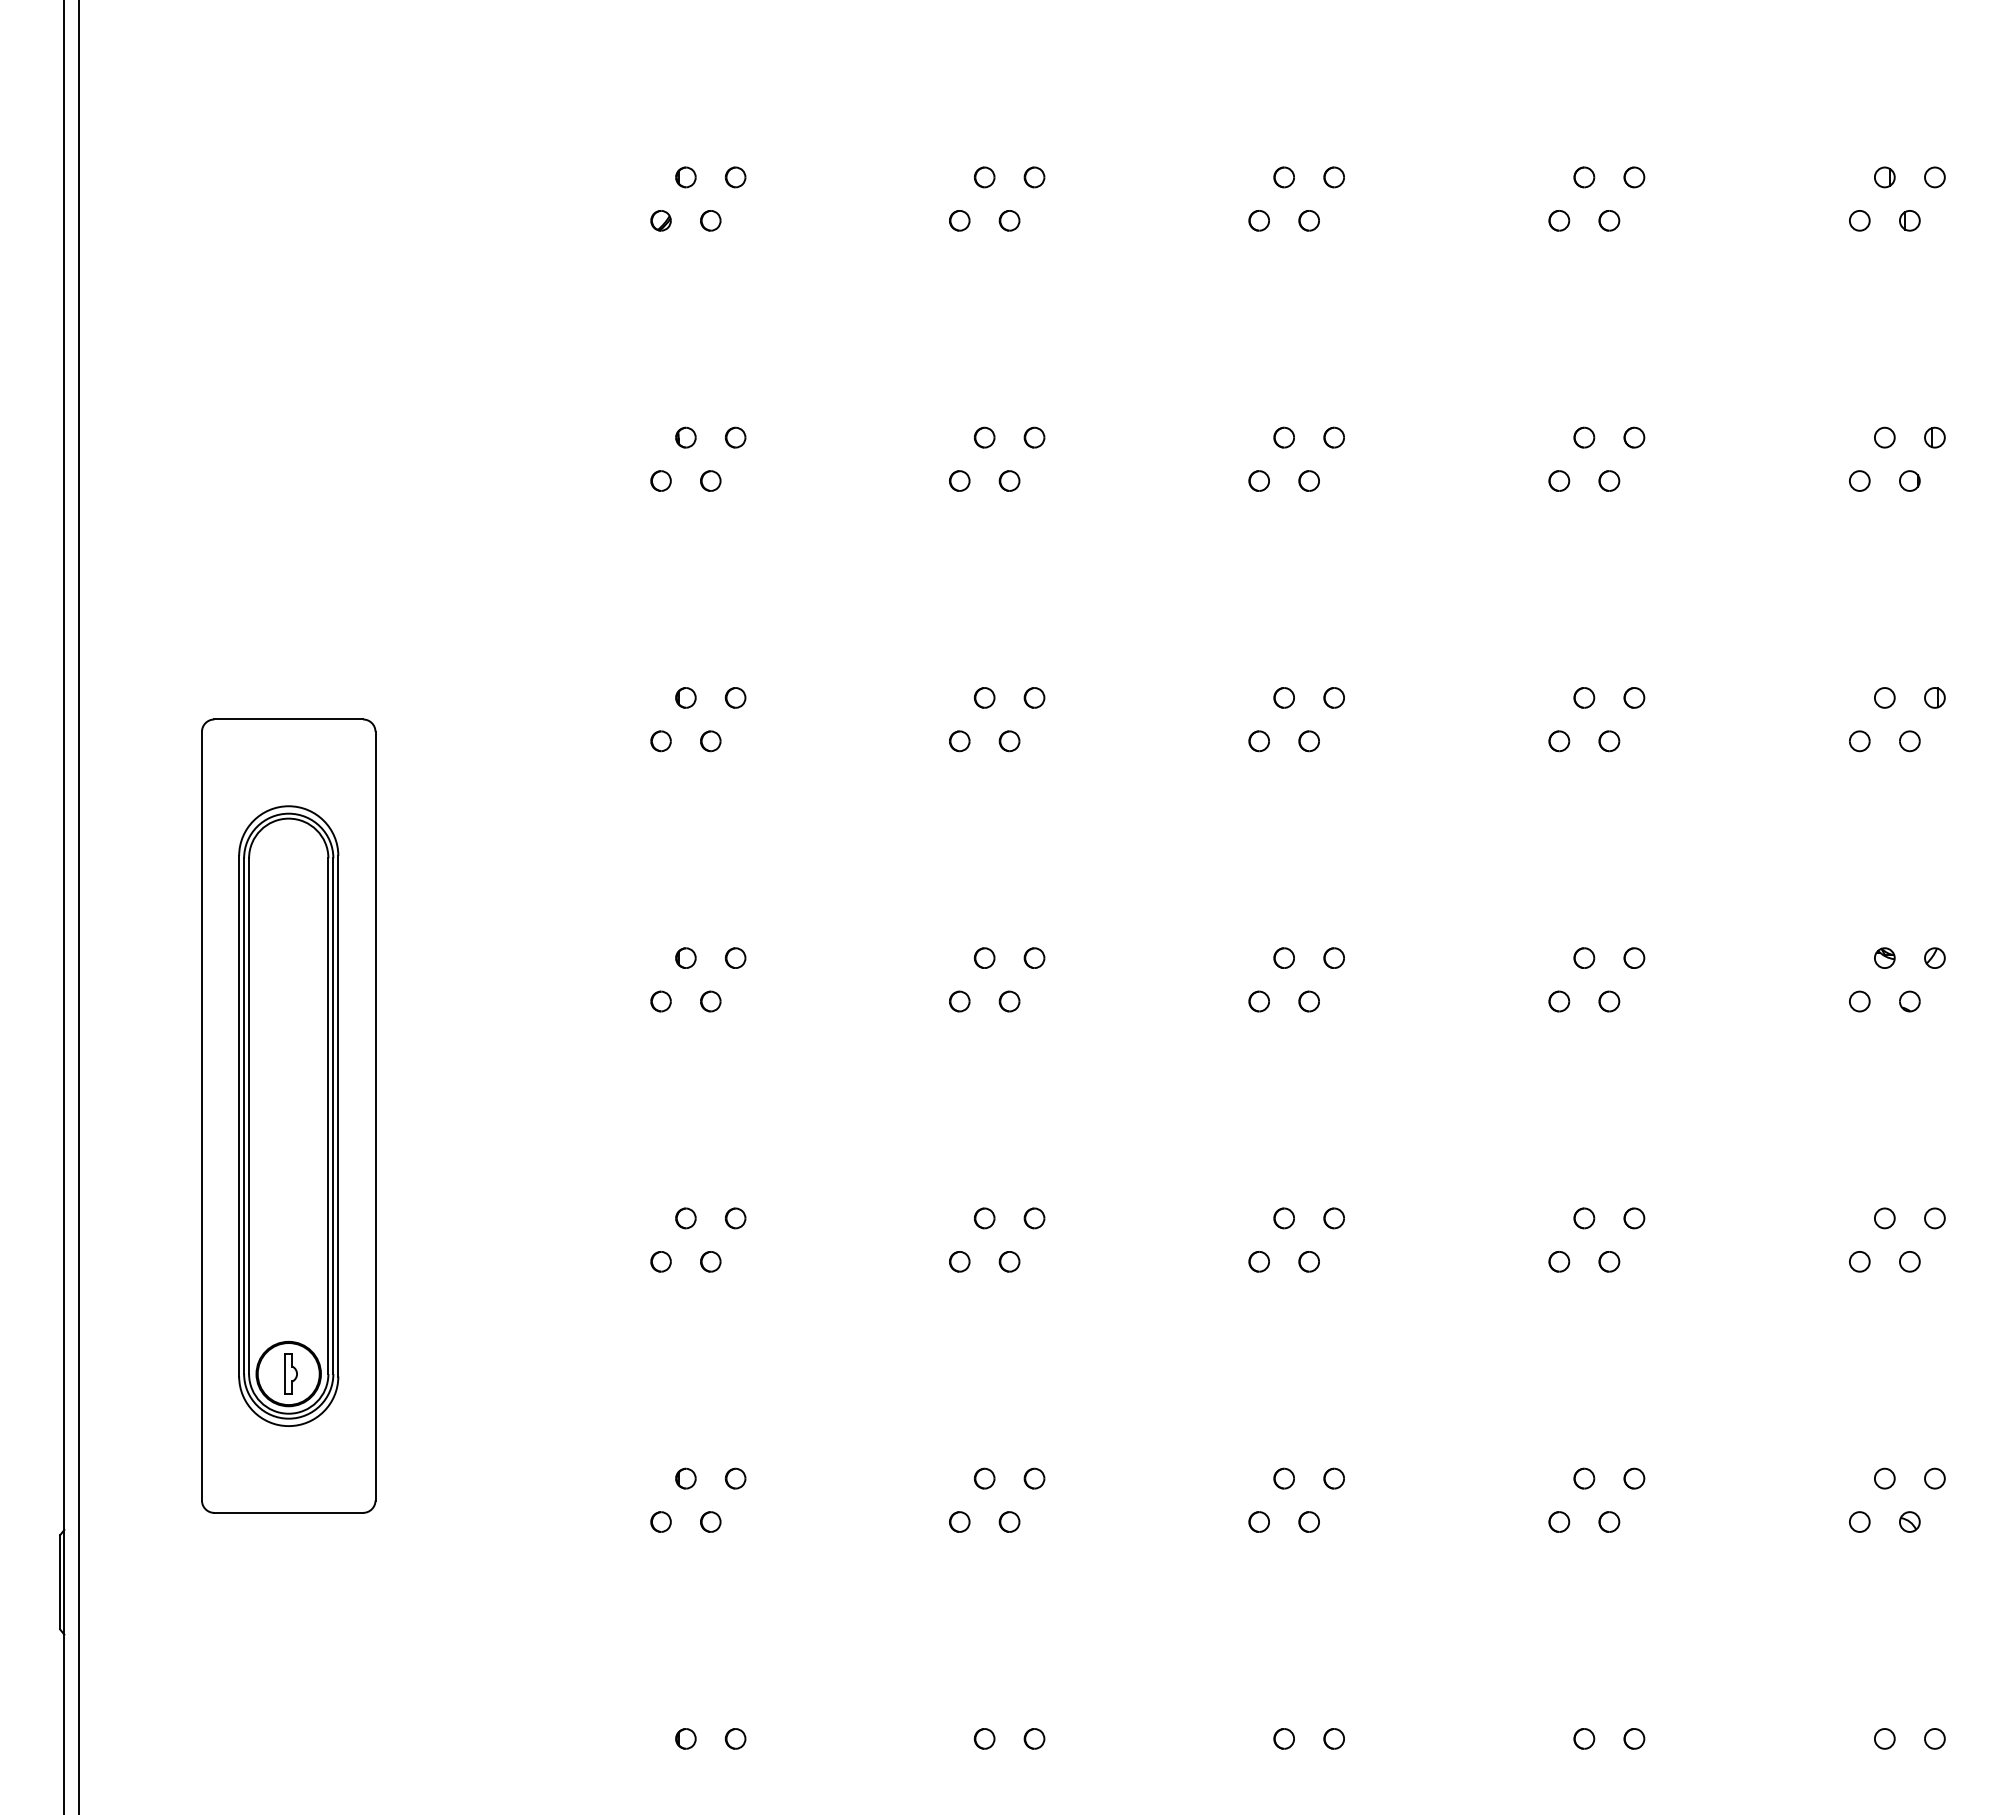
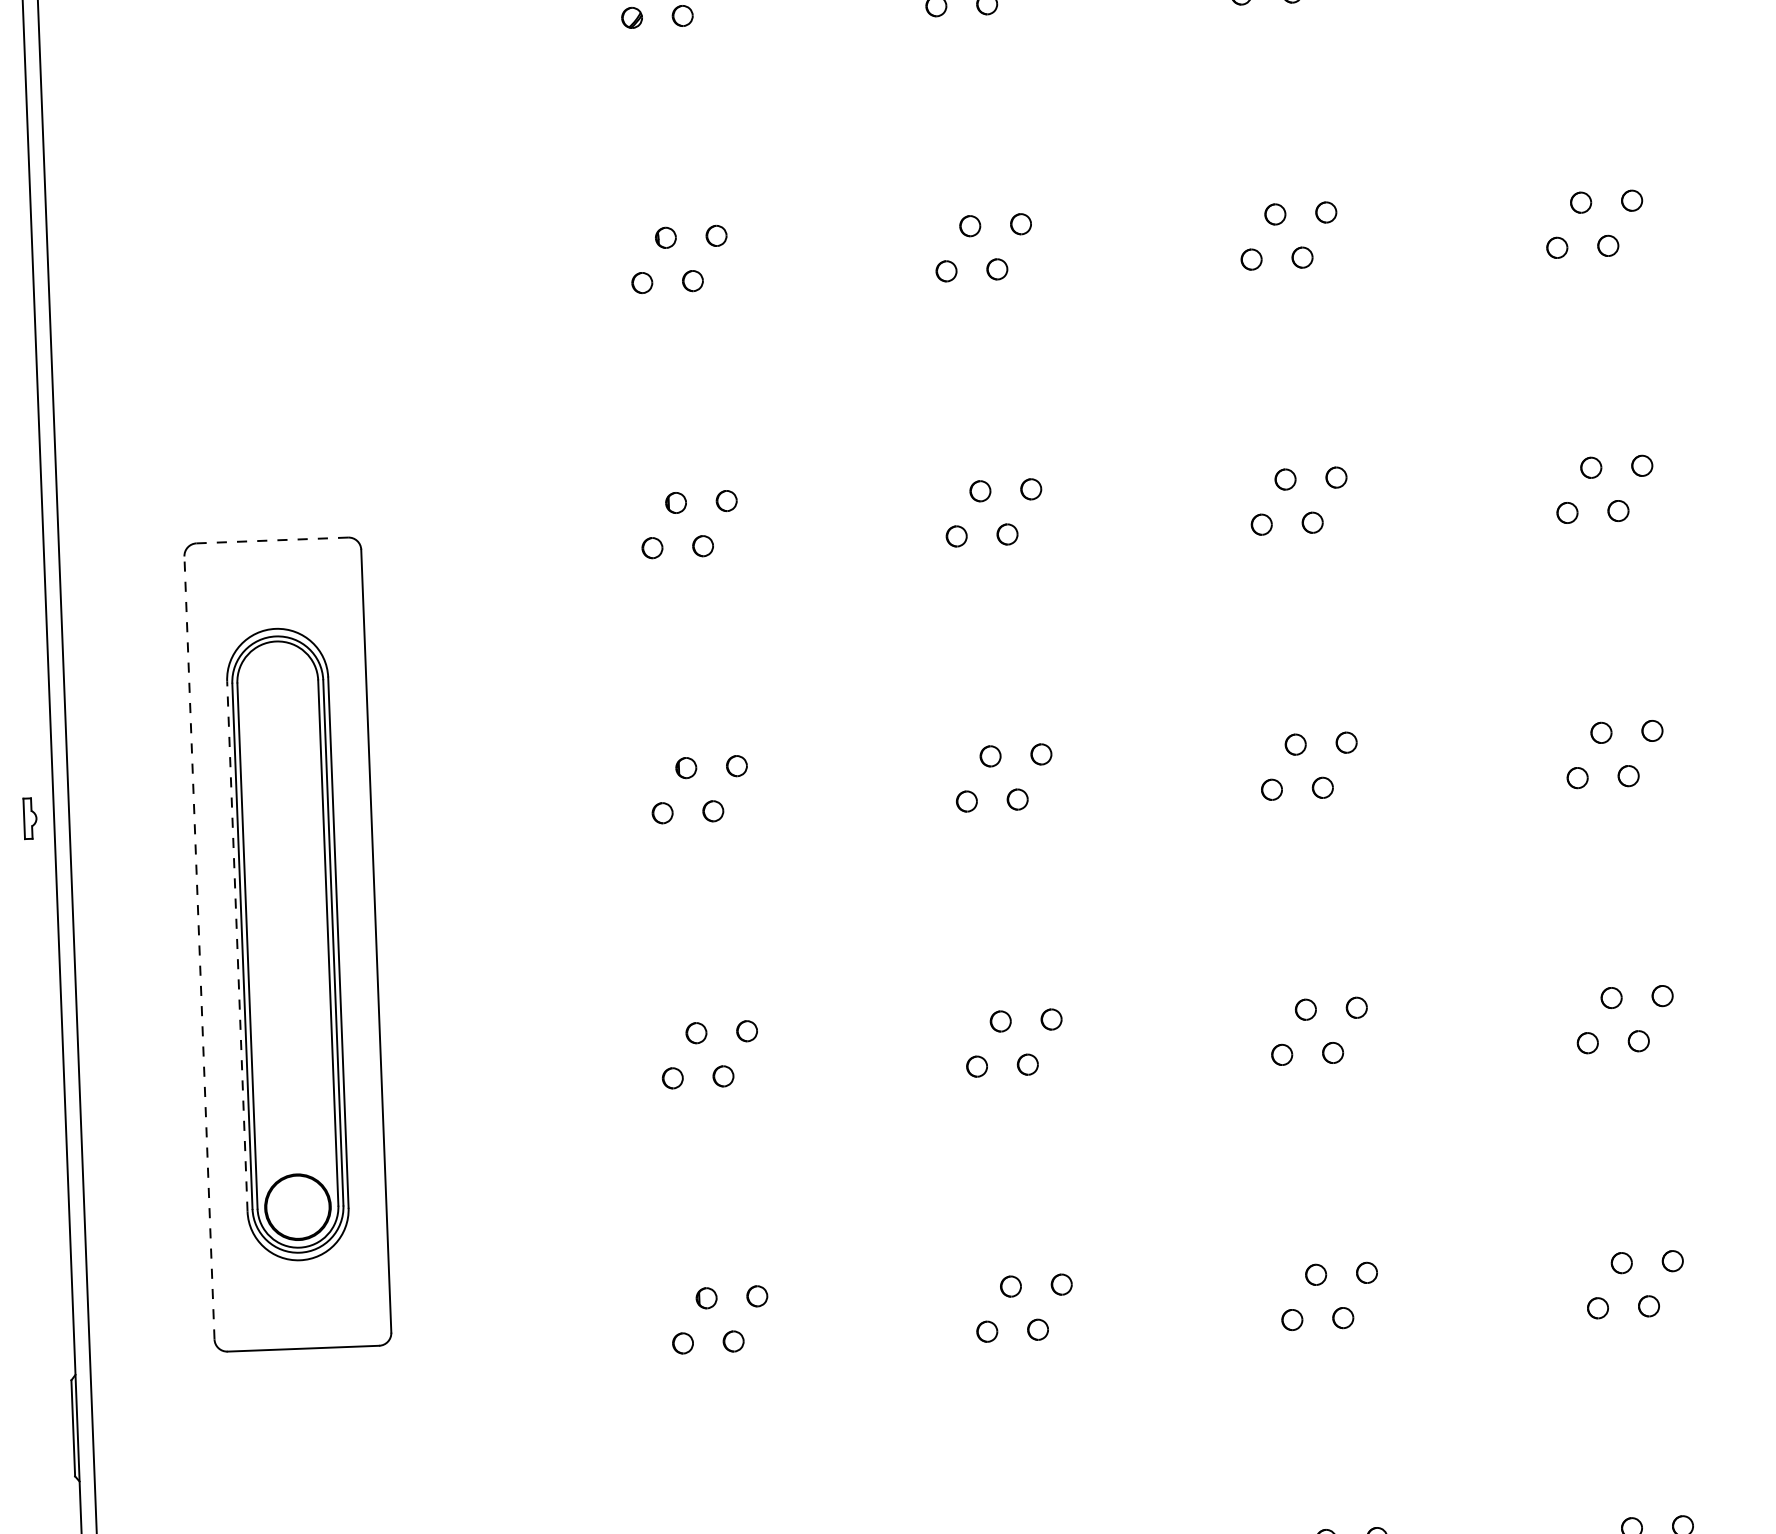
line: (288, 719) -> (272, 540), solid -> dashed
line: (201, 1115) -> (198, 947), solid -> dashed
line: (239, 1115) -> (237, 945), solid -> dashed
part: (290, 1373) -> (29, 818), moved

